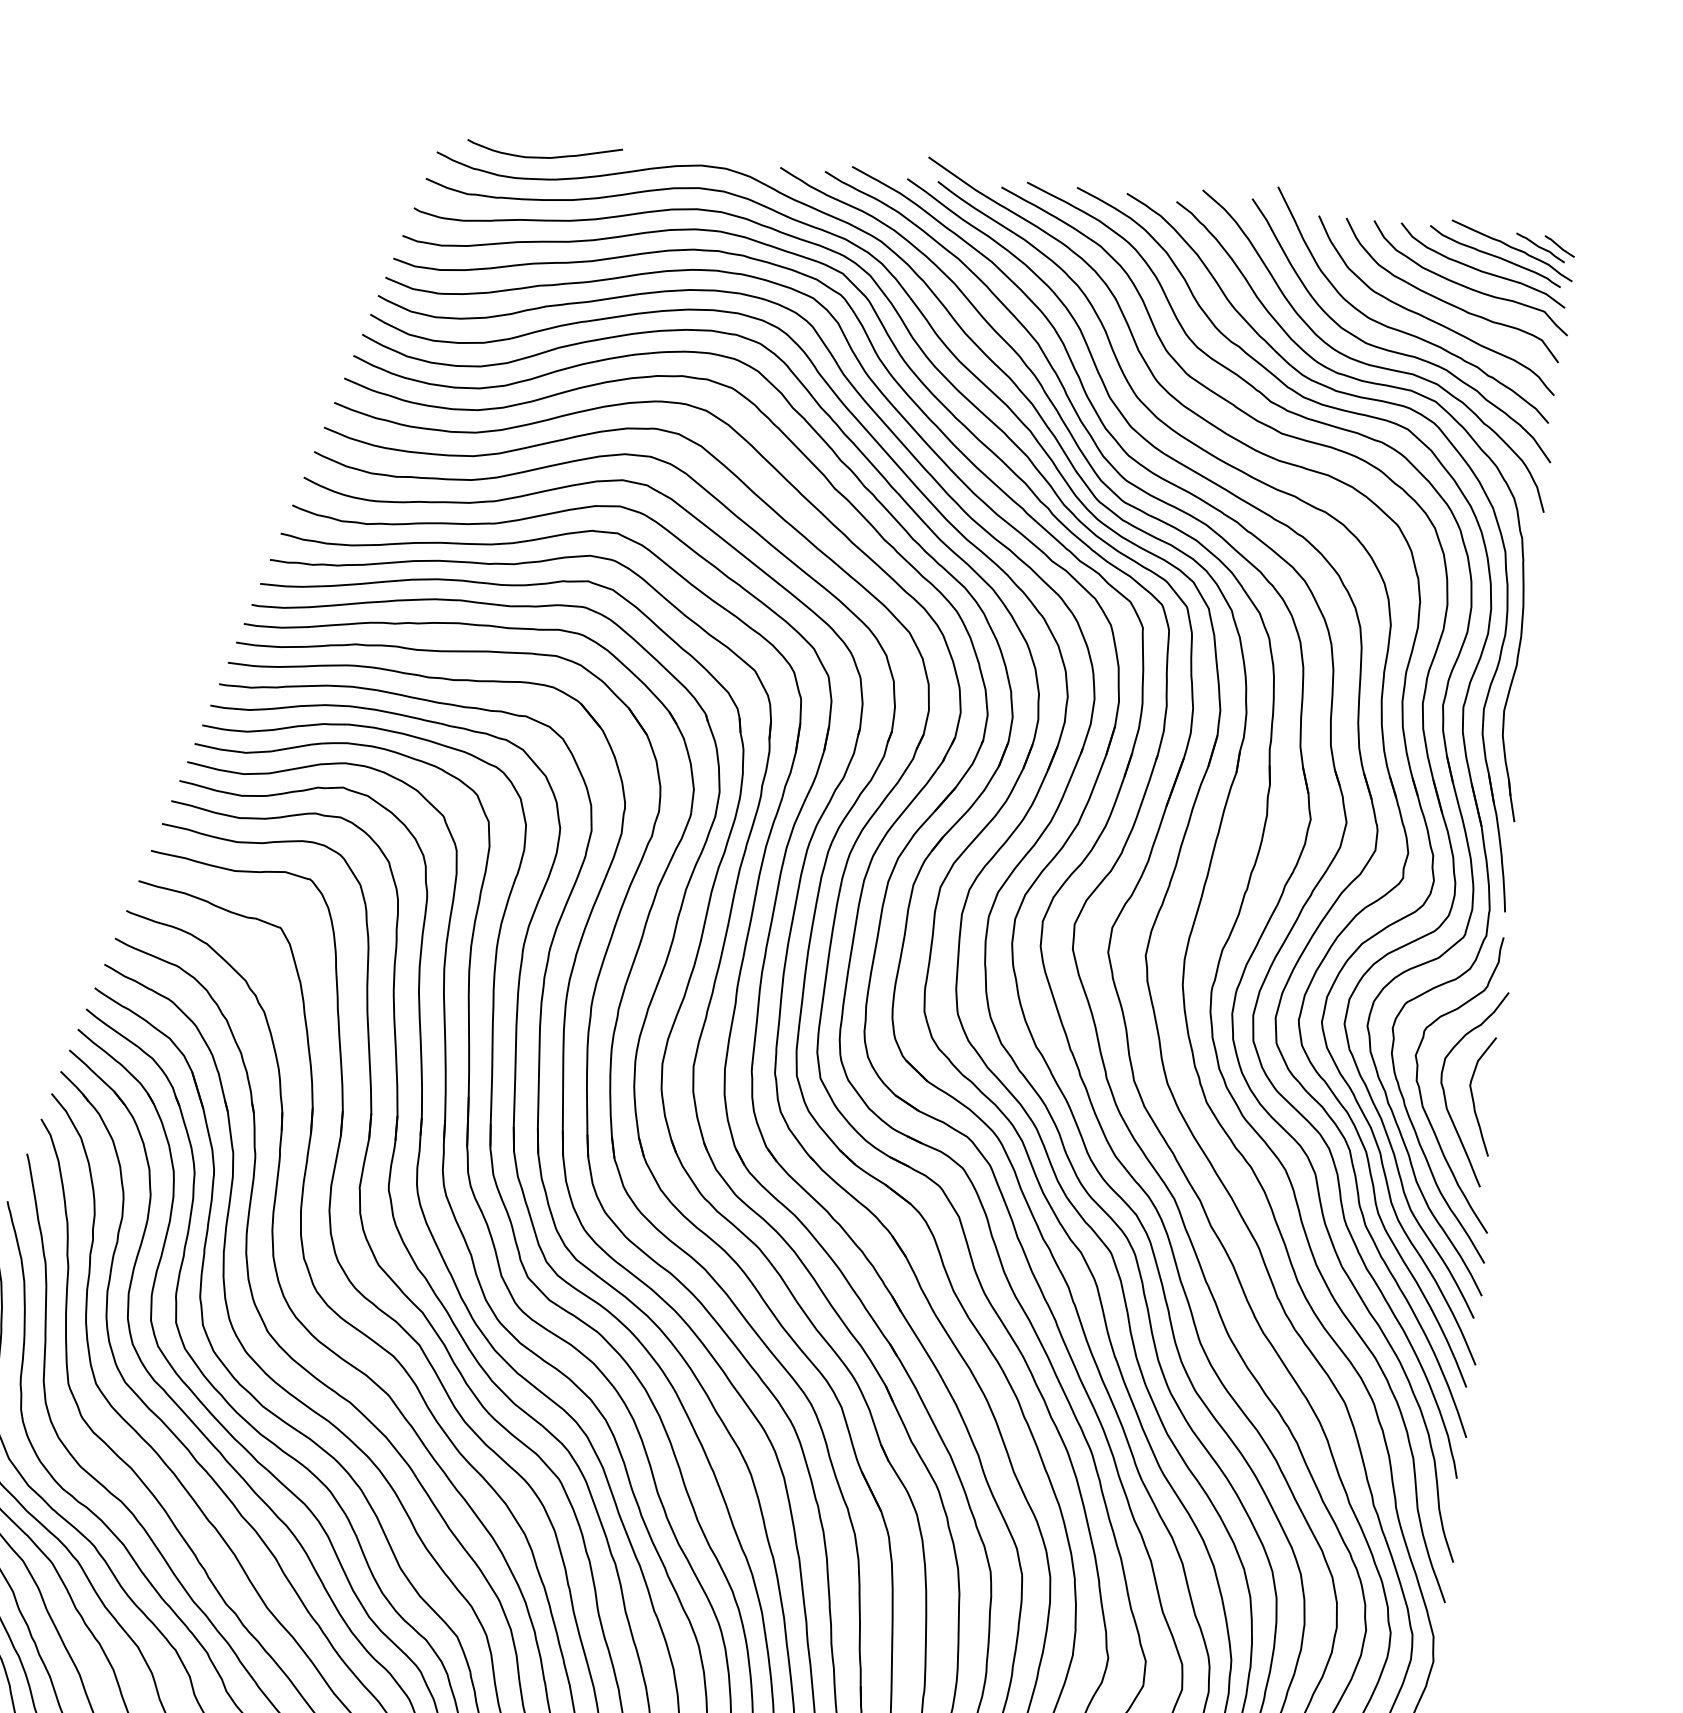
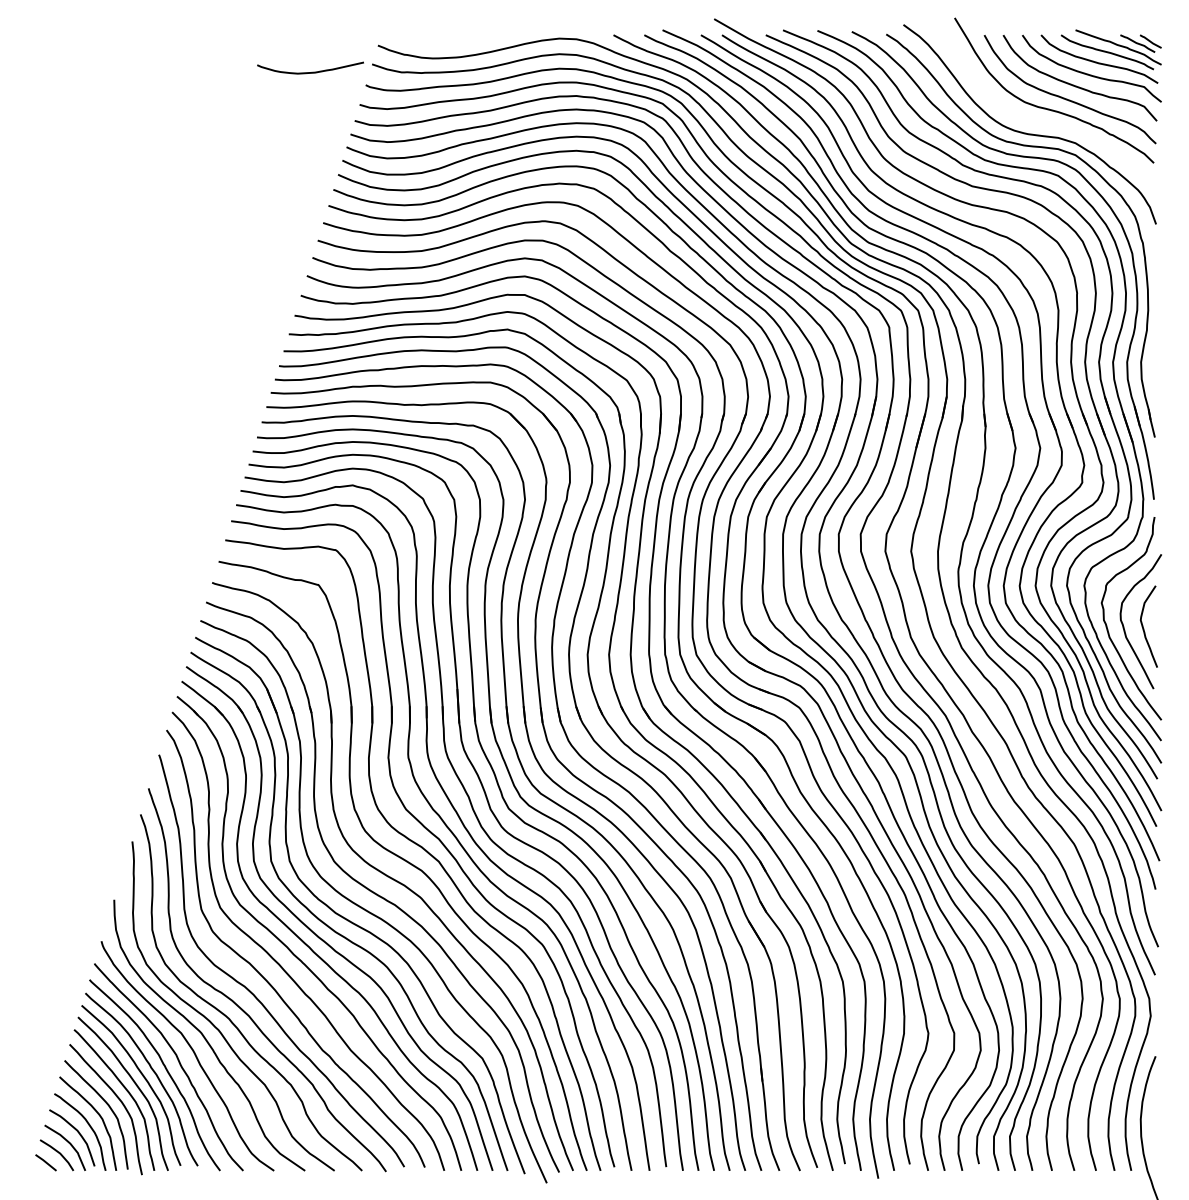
curve: (547, 155) -> (312, 71), moved
curve: (1394, 350) -> (1044, 122), removed

